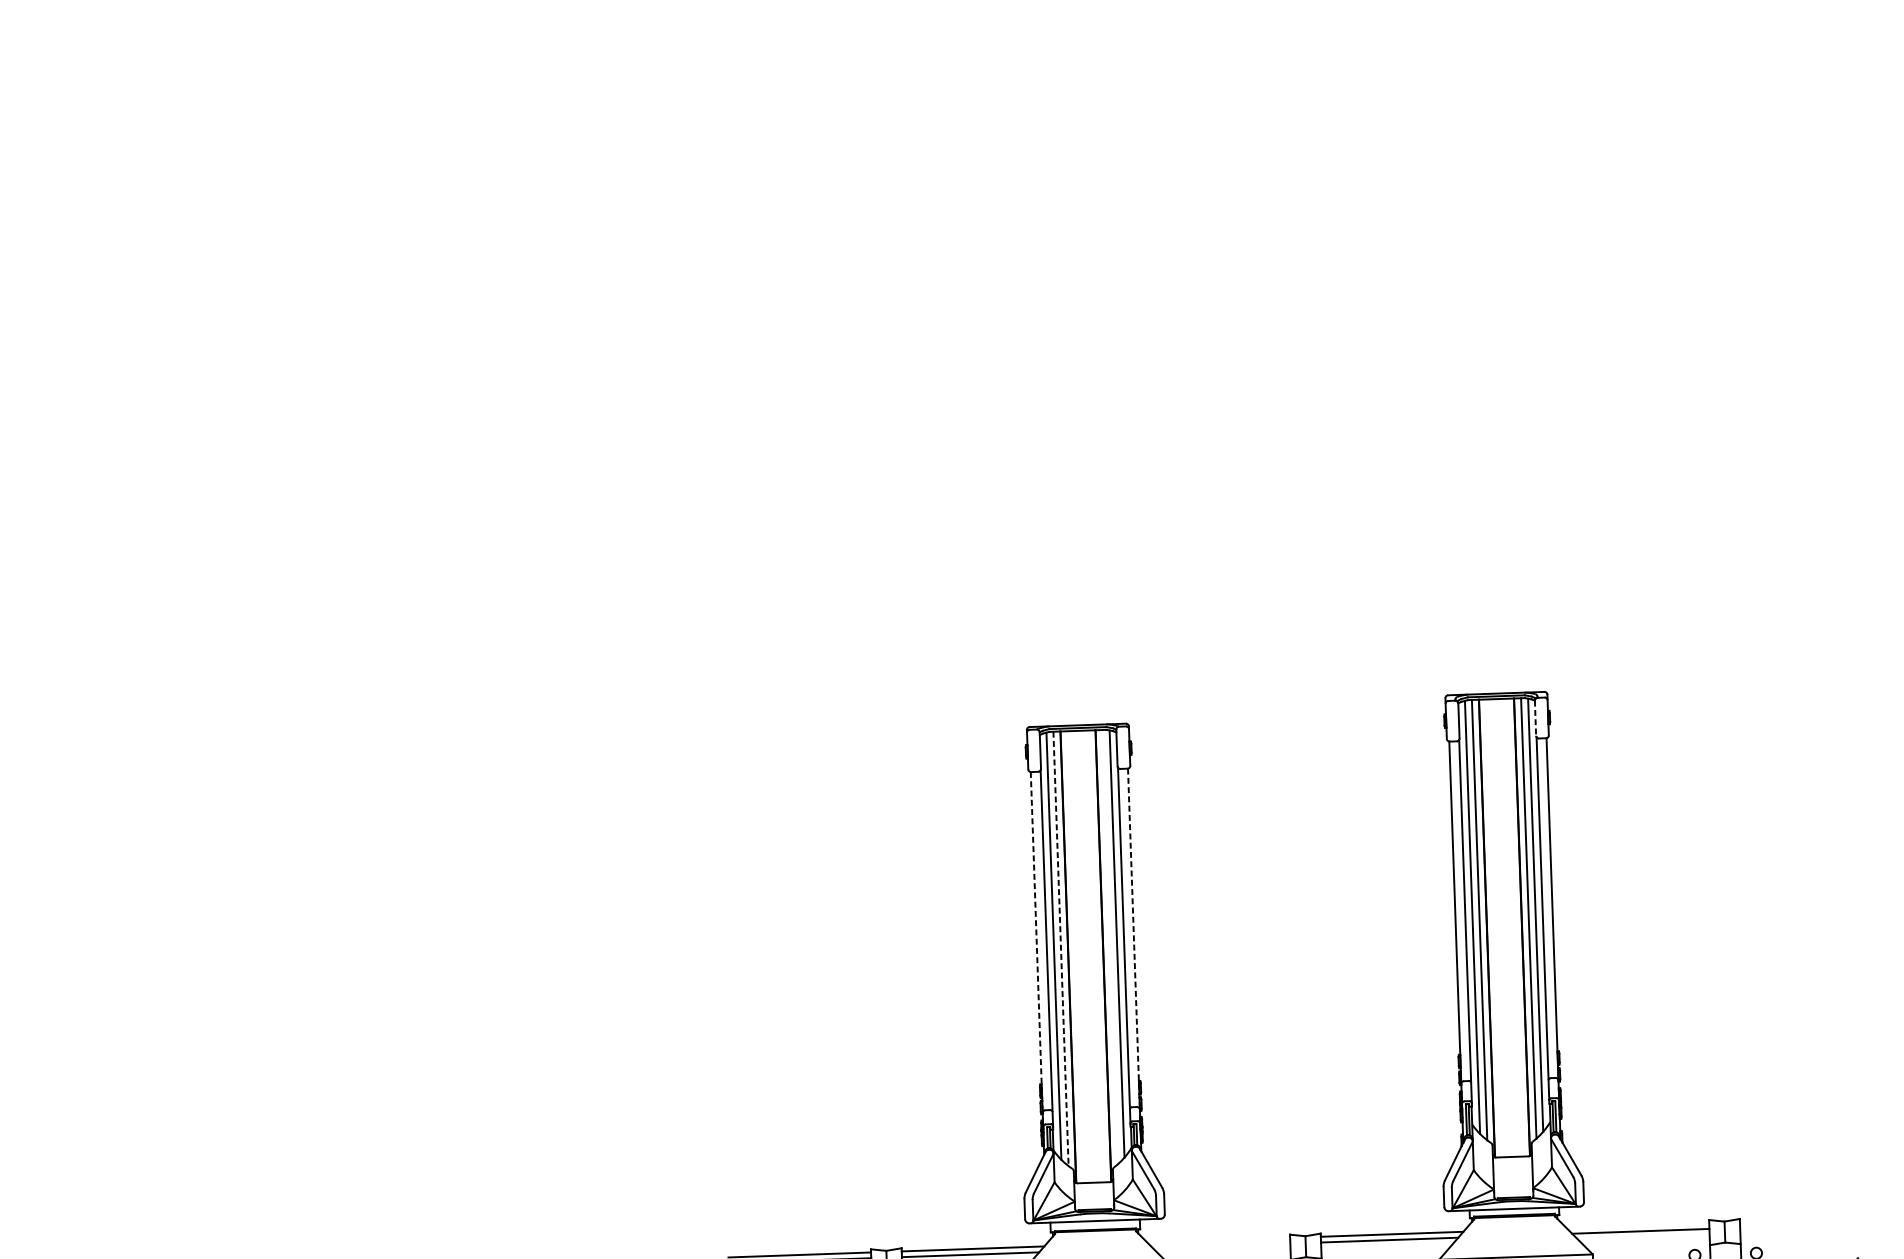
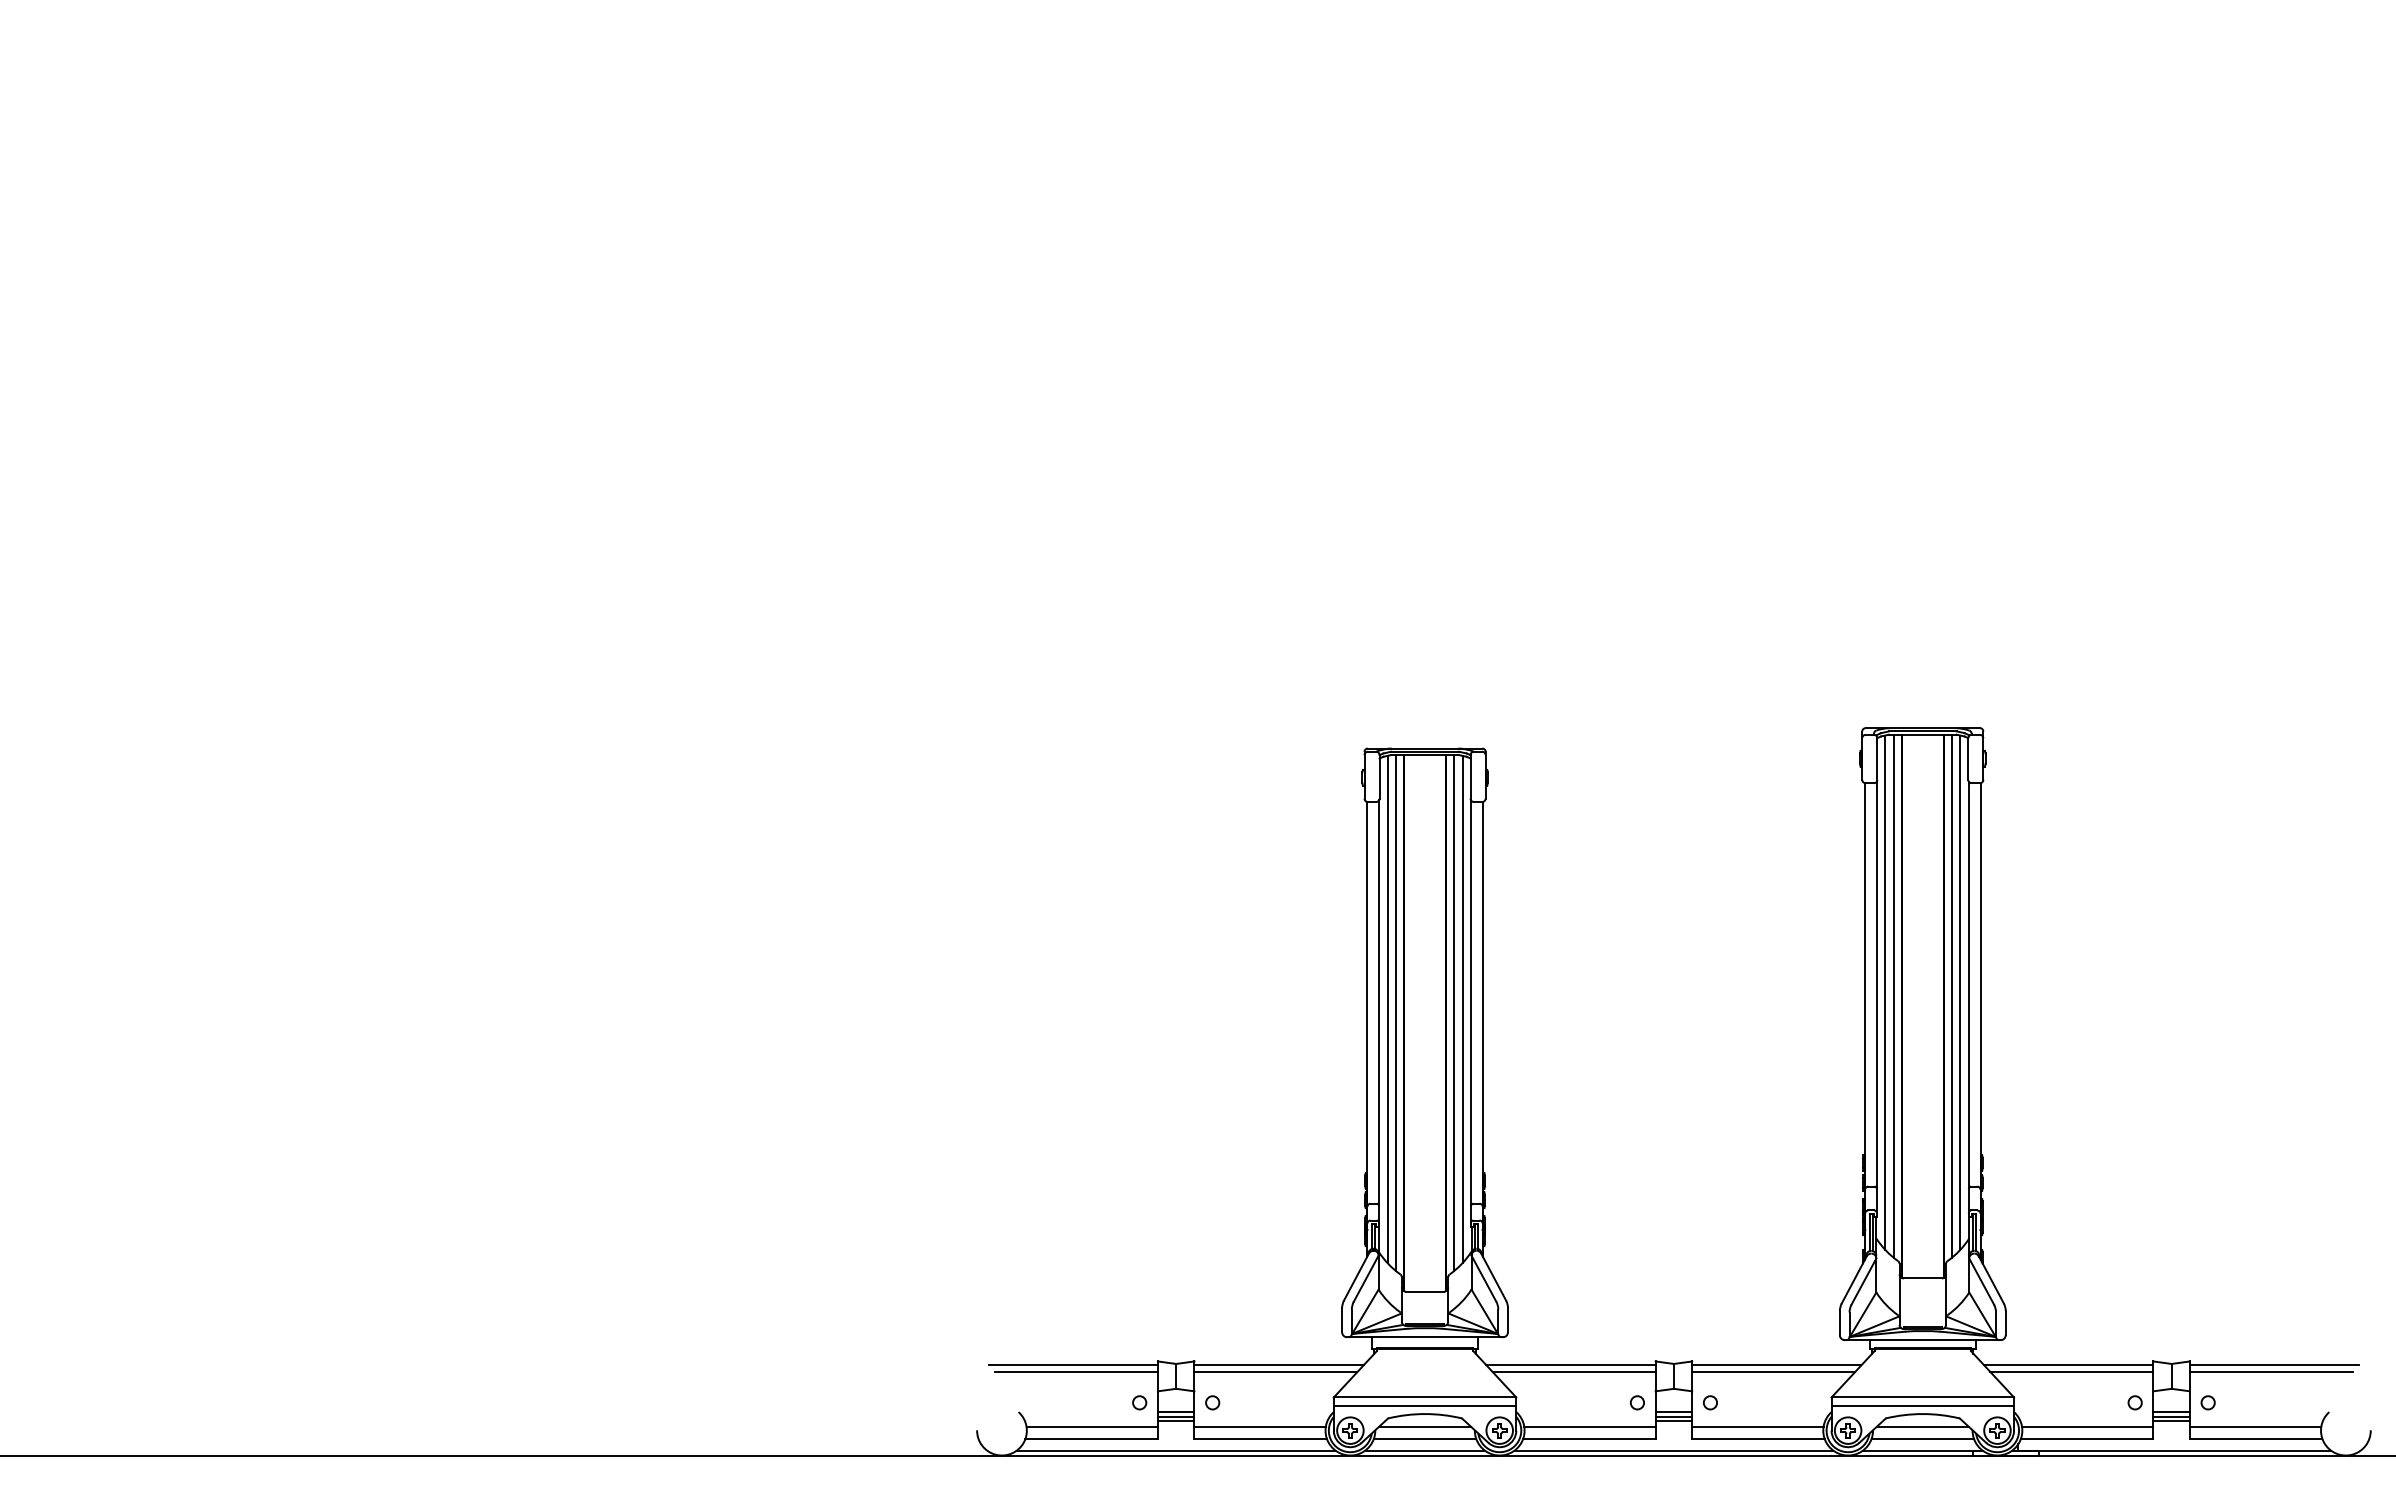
line: (1535, 718) -> (1968, 759), dashed -> solid
line: (1133, 939) -> (1482, 1004), dashed -> solid
line: (1036, 942) -> (1367, 1004), dashed -> solid
line: (1110, 946) -> (1454, 1012), added
line: (1060, 949) -> (1395, 1013), dashed -> solid
line: (1811, 1219) -> (2274, 1365), added
line: (1637, 1225) -> (2068, 1365), added
line: (1808, 1225) -> (2270, 1372), added
line: (1218, 1240) -> (1570, 1365), added
line: (1221, 1246) -> (1573, 1372), added

